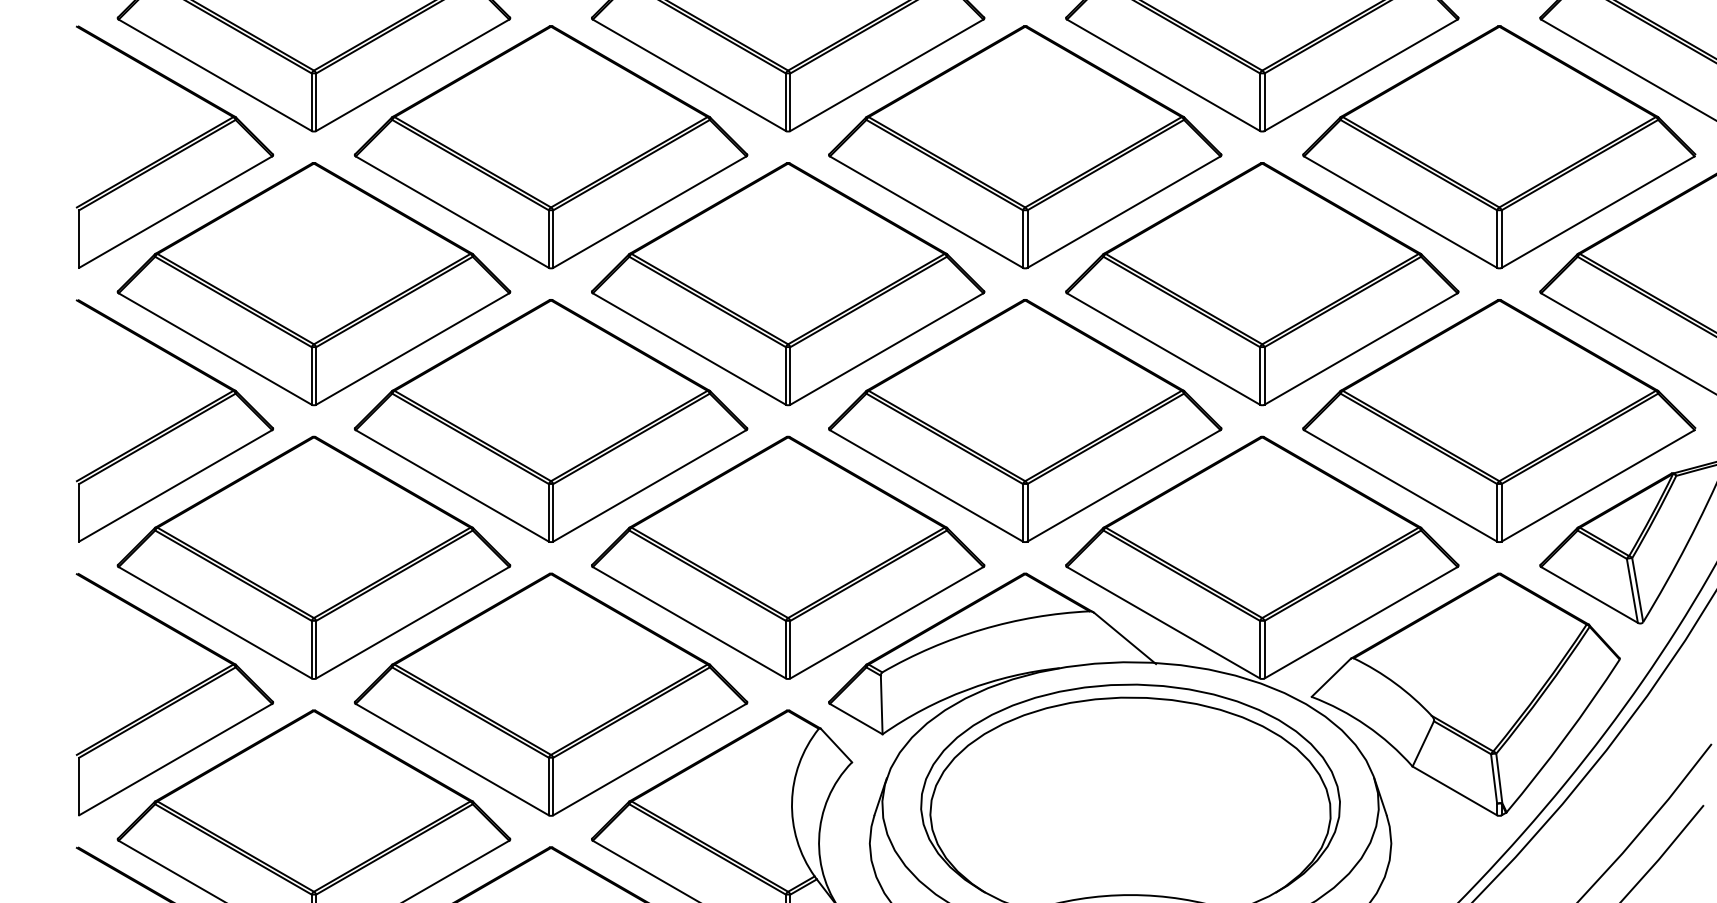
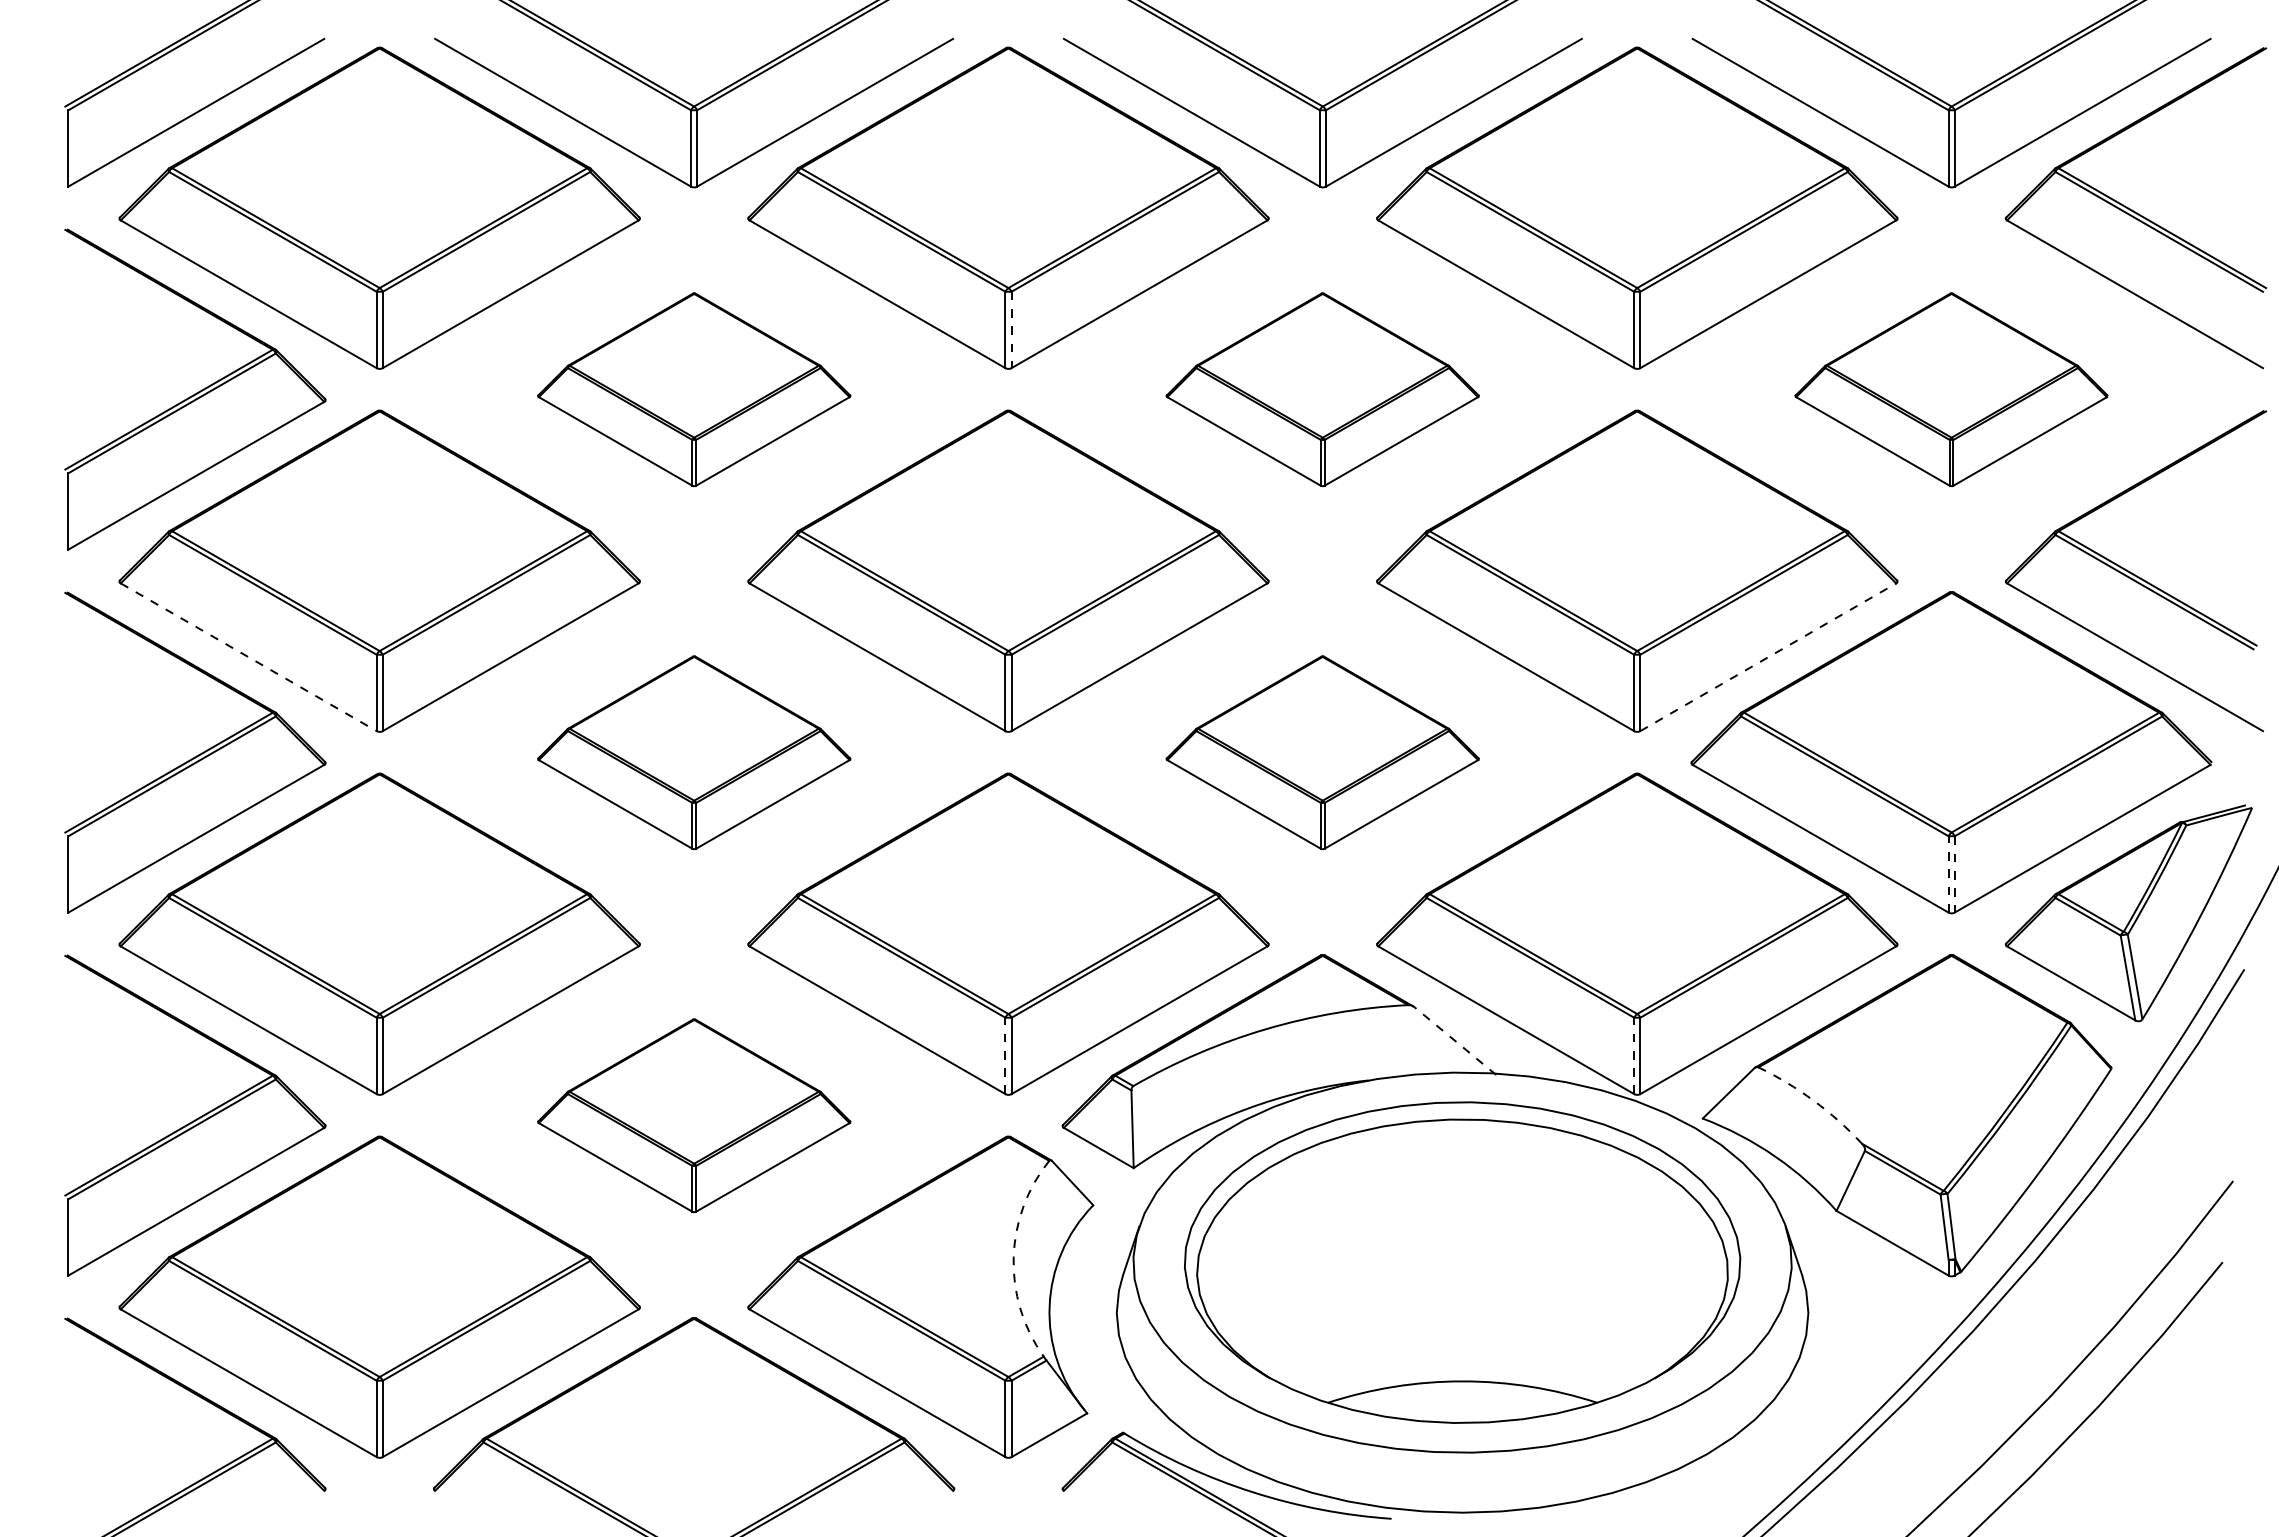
line: (790, 102) -> (1011, 330), solid -> dashed
part: (551, 147) -> (694, 389), size x0.6
part: (1024, 147) -> (1322, 389), size x0.6
part: (1499, 147) -> (1951, 389), size x0.6
line: (215, 349) -> (248, 657), solid -> dashed
line: (1361, 349) -> (1768, 657), solid -> dashed
part: (551, 420) -> (694, 752), size x0.6
part: (1024, 420) -> (1322, 752), size x0.6
line: (1497, 512) -> (1948, 873), solid -> dashed
line: (1501, 512) -> (1954, 874), solid -> dashed
line: (1125, 638) -> (1455, 1041), solid -> dashed
line: (785, 649) -> (1005, 1055), solid -> dashed
line: (1260, 649) -> (1634, 1055), solid -> dashed
arc: (1395, 683) -> (1813, 1100), solid -> dashed
part: (551, 694) -> (694, 1115), size x0.6
arc: (791, 801) -> (1013, 1257), solid -> dashed

